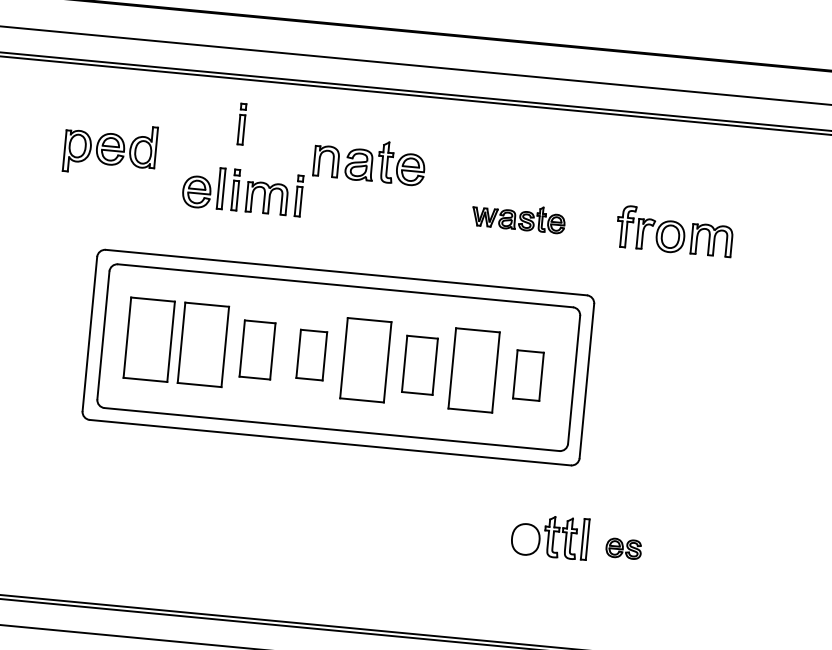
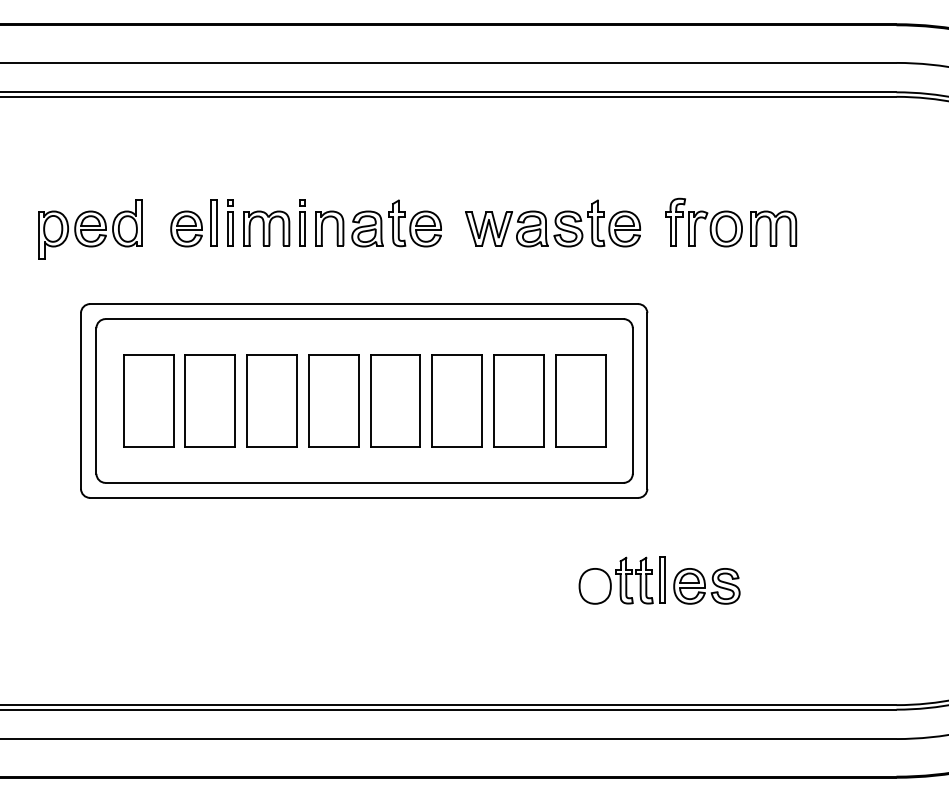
part: (242, 124) -> (230, 147), removed
part: (110, 149) -> (90, 229), moved
part: (369, 160) -> (378, 223), moved
part: (518, 217) -> (552, 223), size x1.67
part: (257, 349) -> (271, 400), size x1.43
part: (311, 354) -> (333, 400), size x1.67
part: (419, 364) -> (456, 400), size x1.43
part: (528, 375) -> (580, 400), size x1.67
part: (623, 548) -> (706, 586), size x1.67

